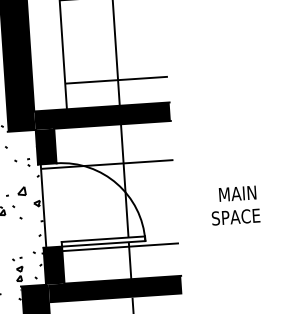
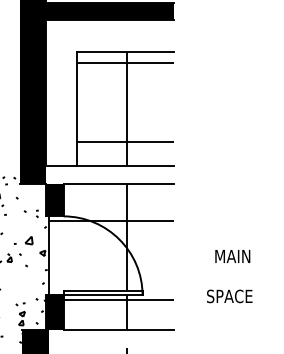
fill: (101, 115) -> (109, 174), removed
text: (235, 217) -> (229, 296), moved
fill: (115, 289) -> (111, 339), removed

